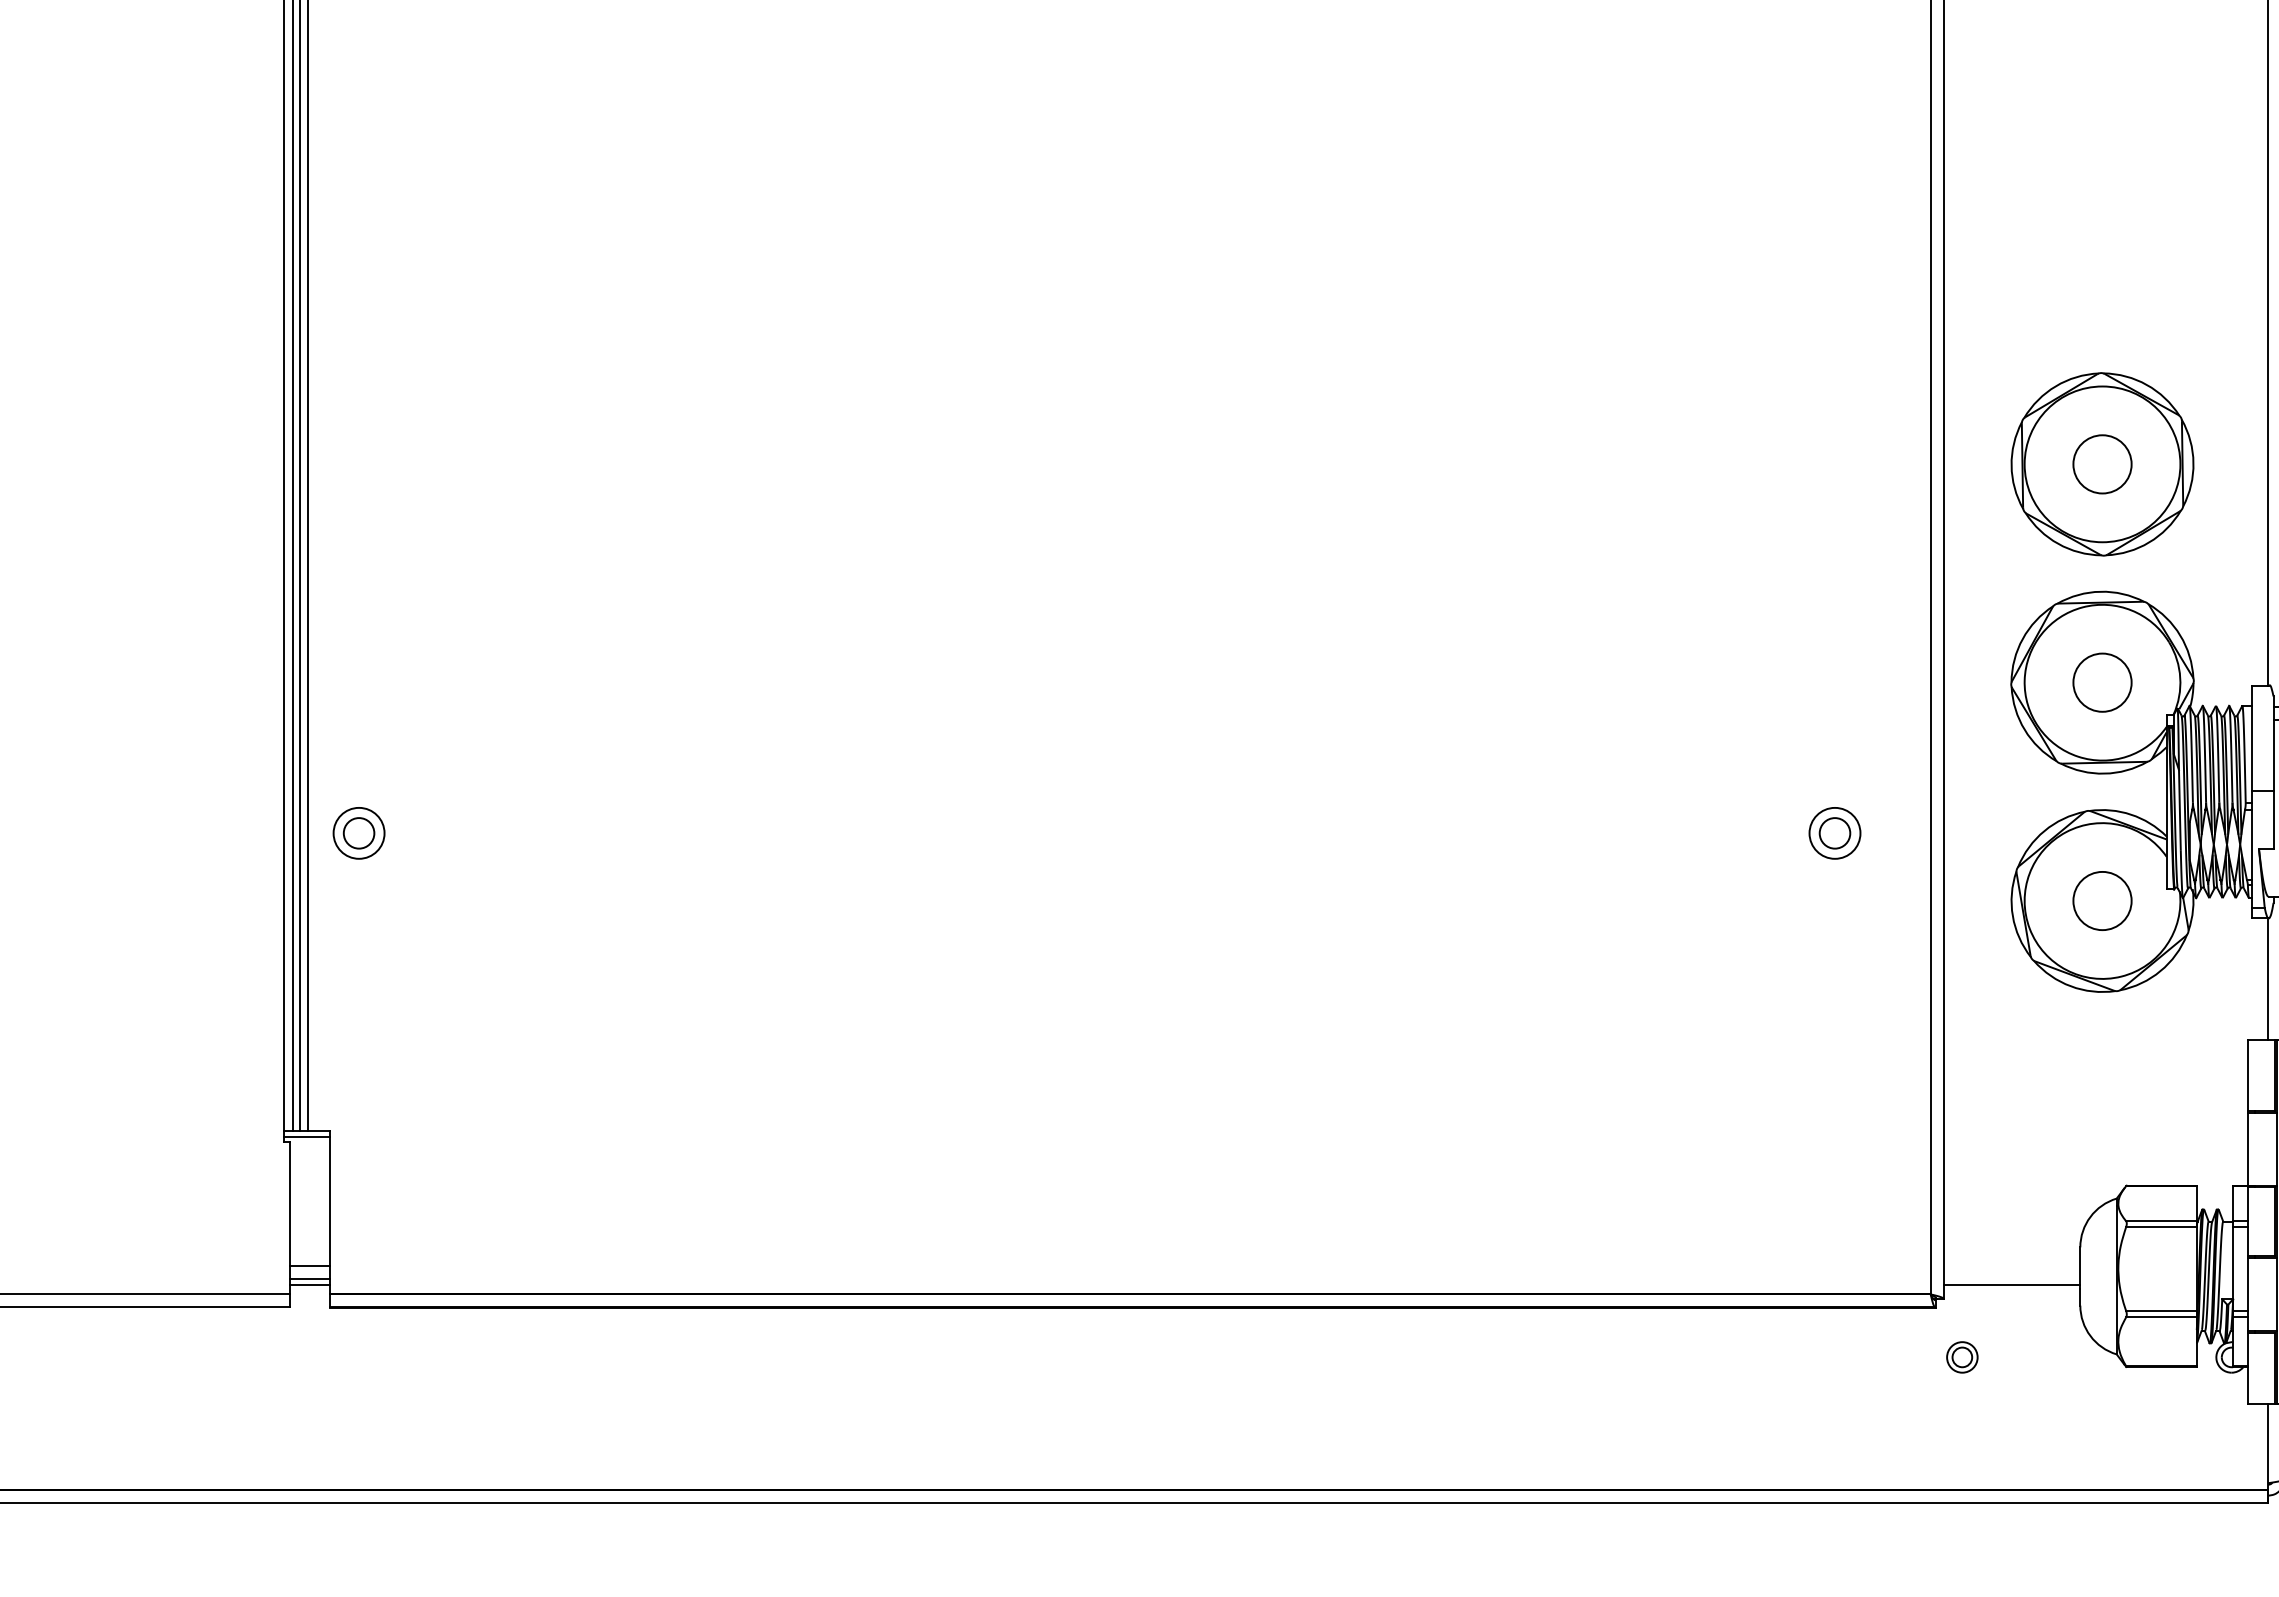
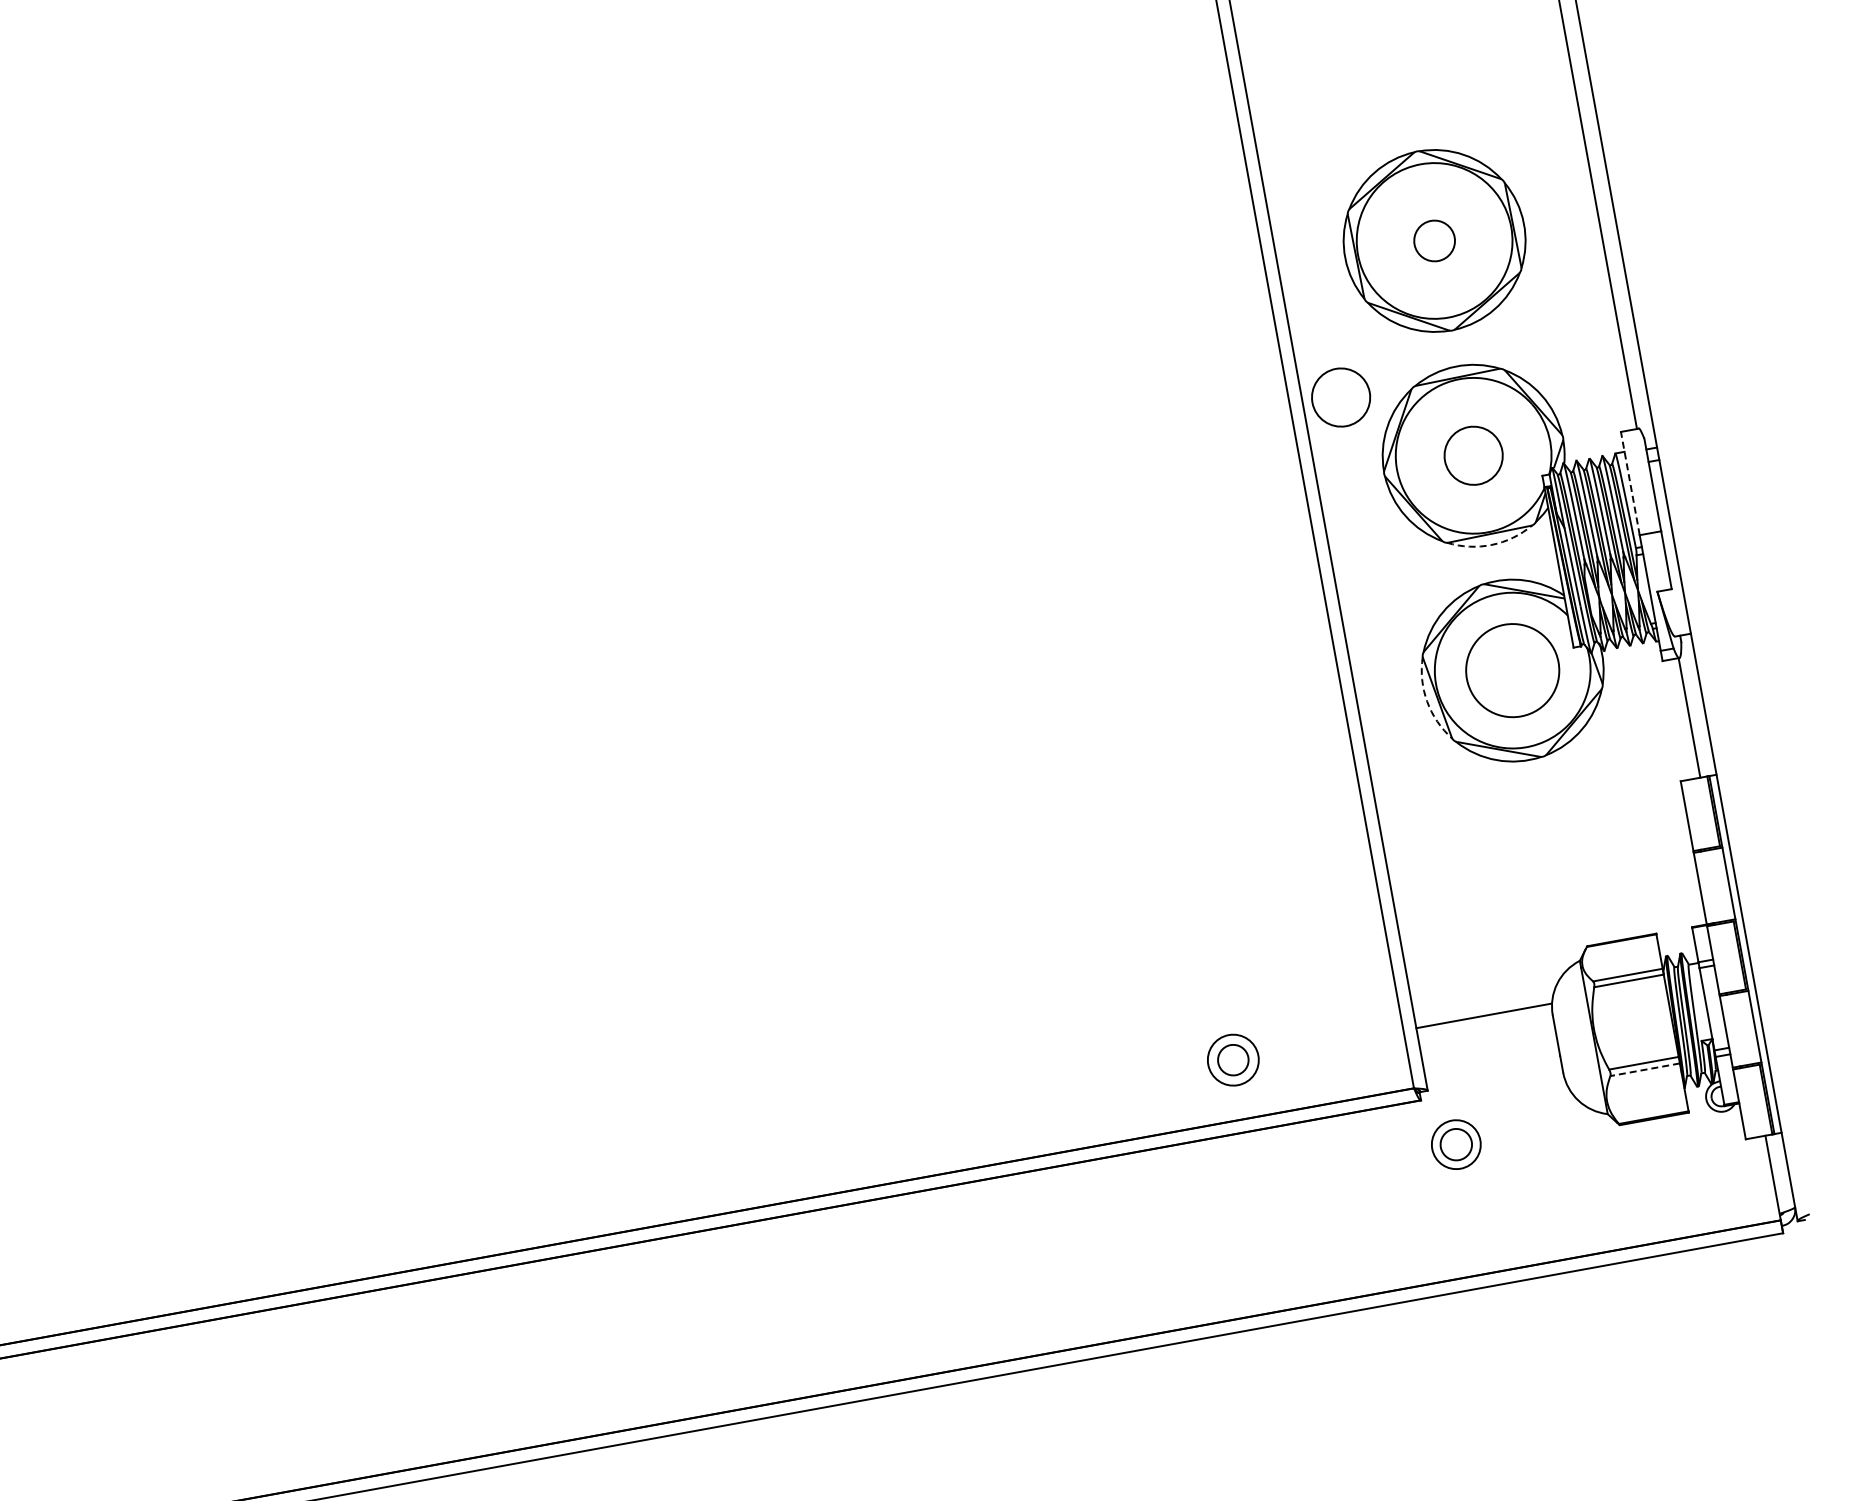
circle: (2102, 464) -> (1434, 241), size x0.7
circle: (1982, 601) -> (1341, 397), added
line: (2251, 737) -> (1630, 483), solid -> dashed
arc: (2104, 773) -> (1491, 544), solid -> dashed
part: (1834, 833) -> (1232, 1060), moved
circle: (2102, 900) -> (1512, 670), size x1.6
arc: (2012, 916) -> (1426, 701), solid -> dashed
line: (2011, 1284) -> (1482, 1015), moved
line: (2160, 1317) -> (1644, 1069), solid -> dashed
part: (1962, 1357) -> (1456, 1144), size x1.6

